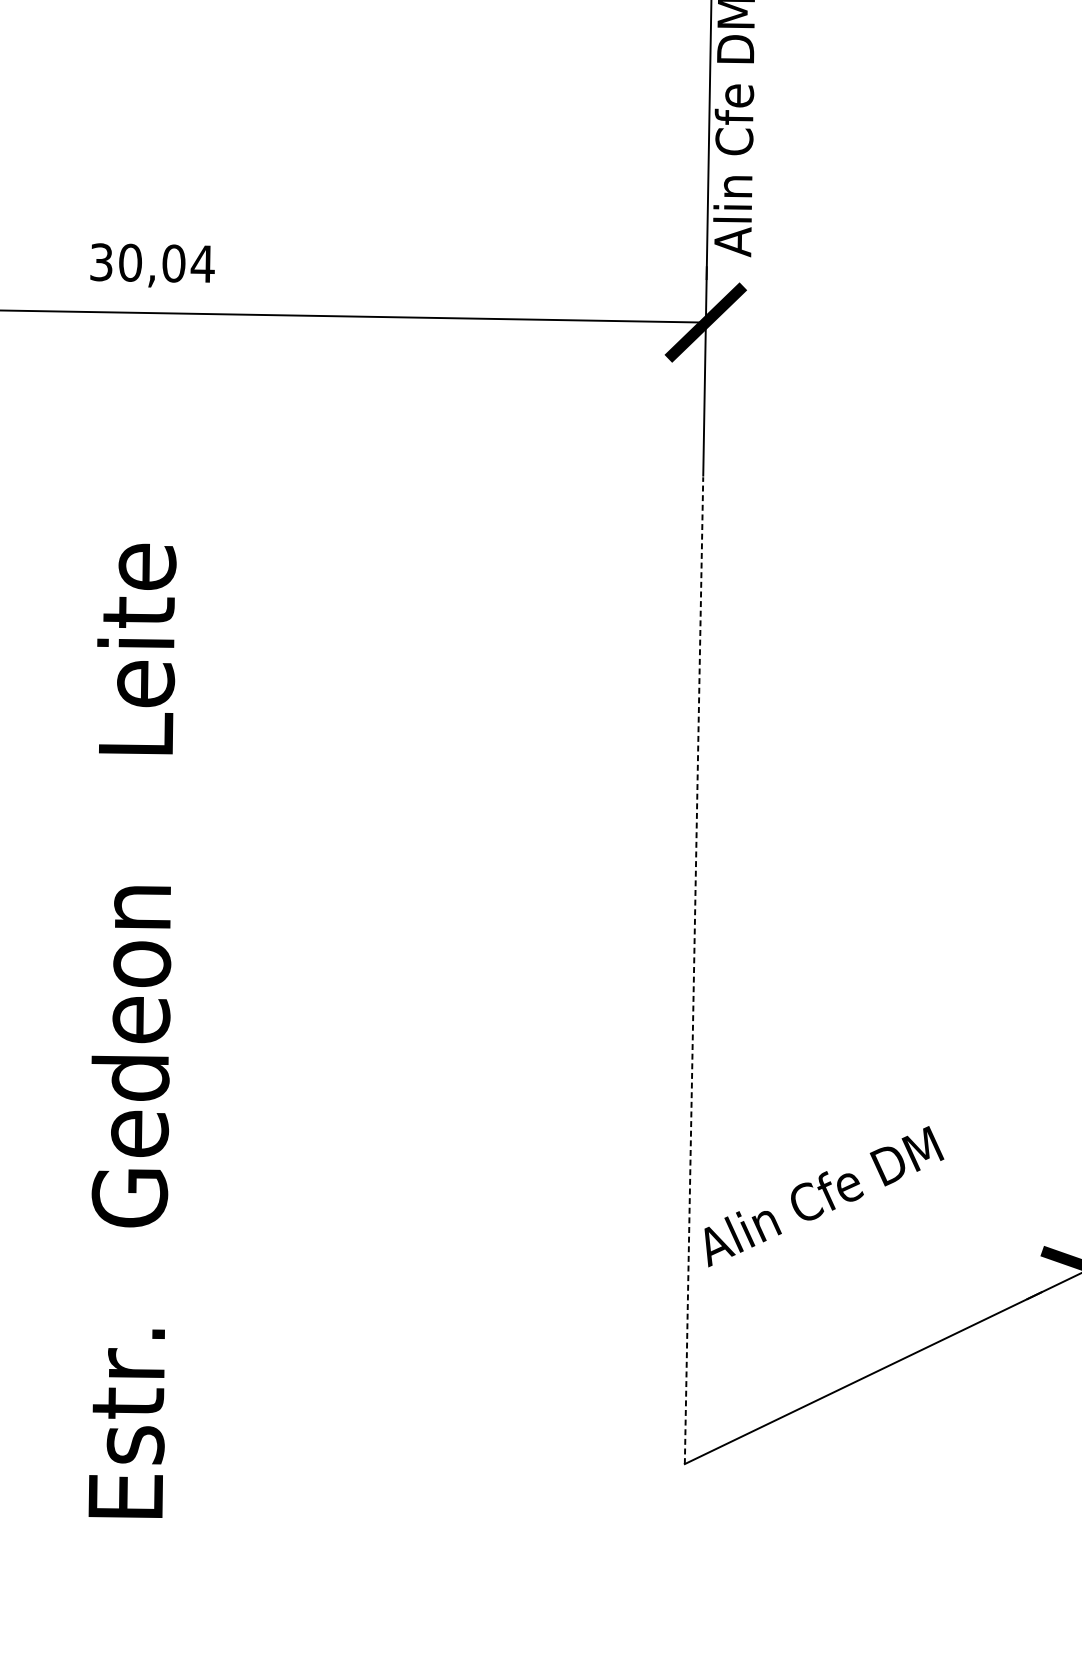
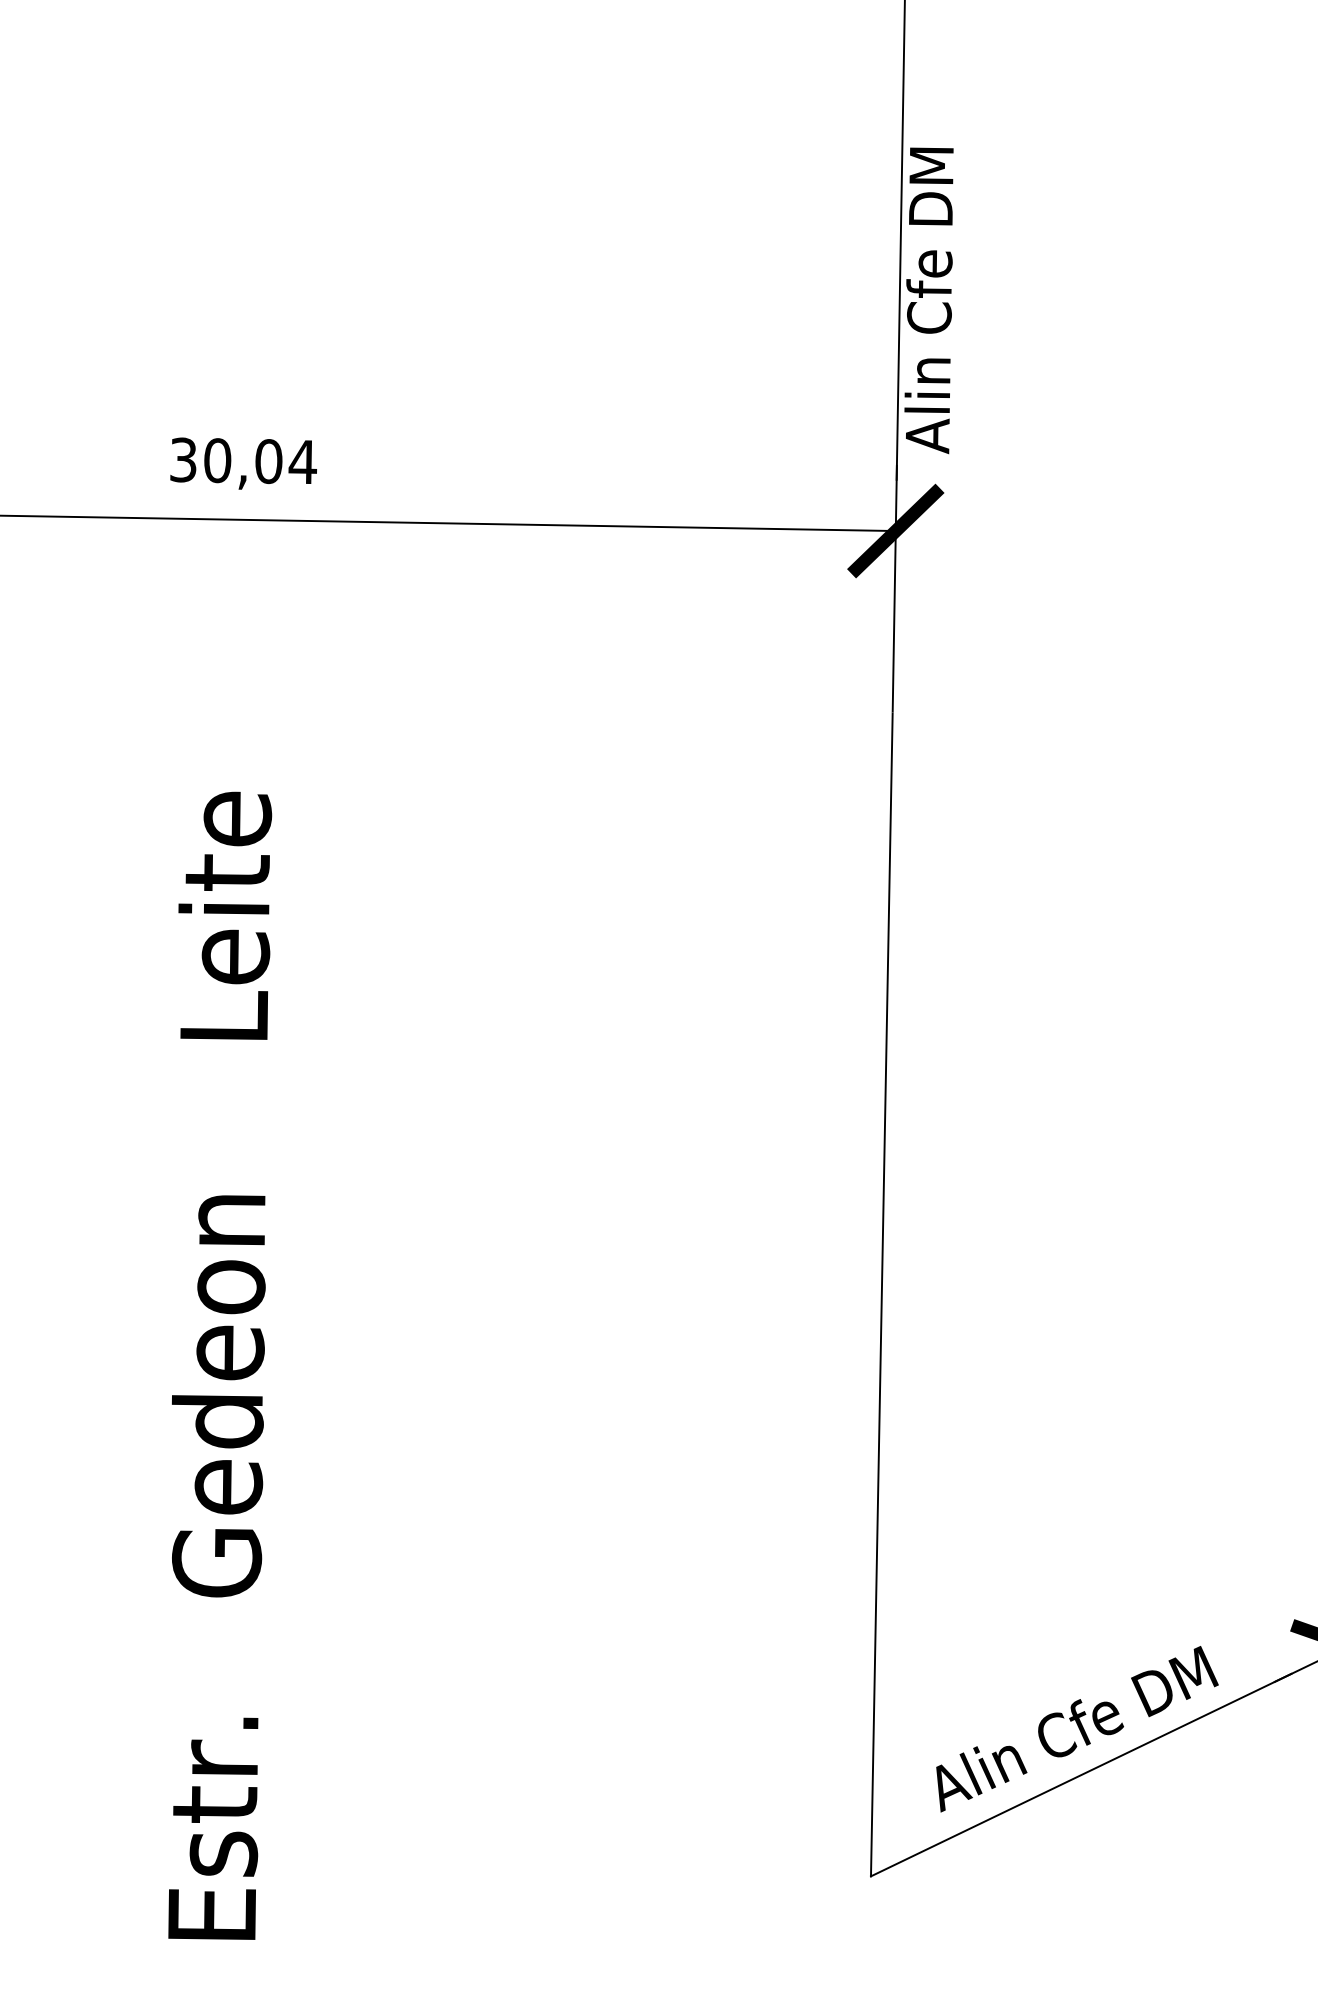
line: (693, 970) -> (881, 1294), dashed -> solid
text: (824, 1196) -> (1077, 1729), moved

